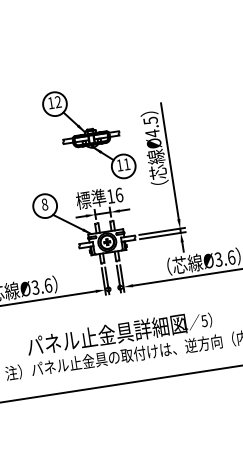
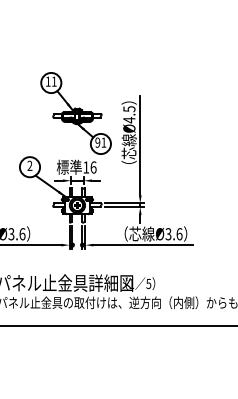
text: (57, 101) -> (53, 81), 12 -> 11
text: (119, 165) -> (97, 142), 11 -> 91
text: (44, 204) -> (29, 165), 8 -> 2

